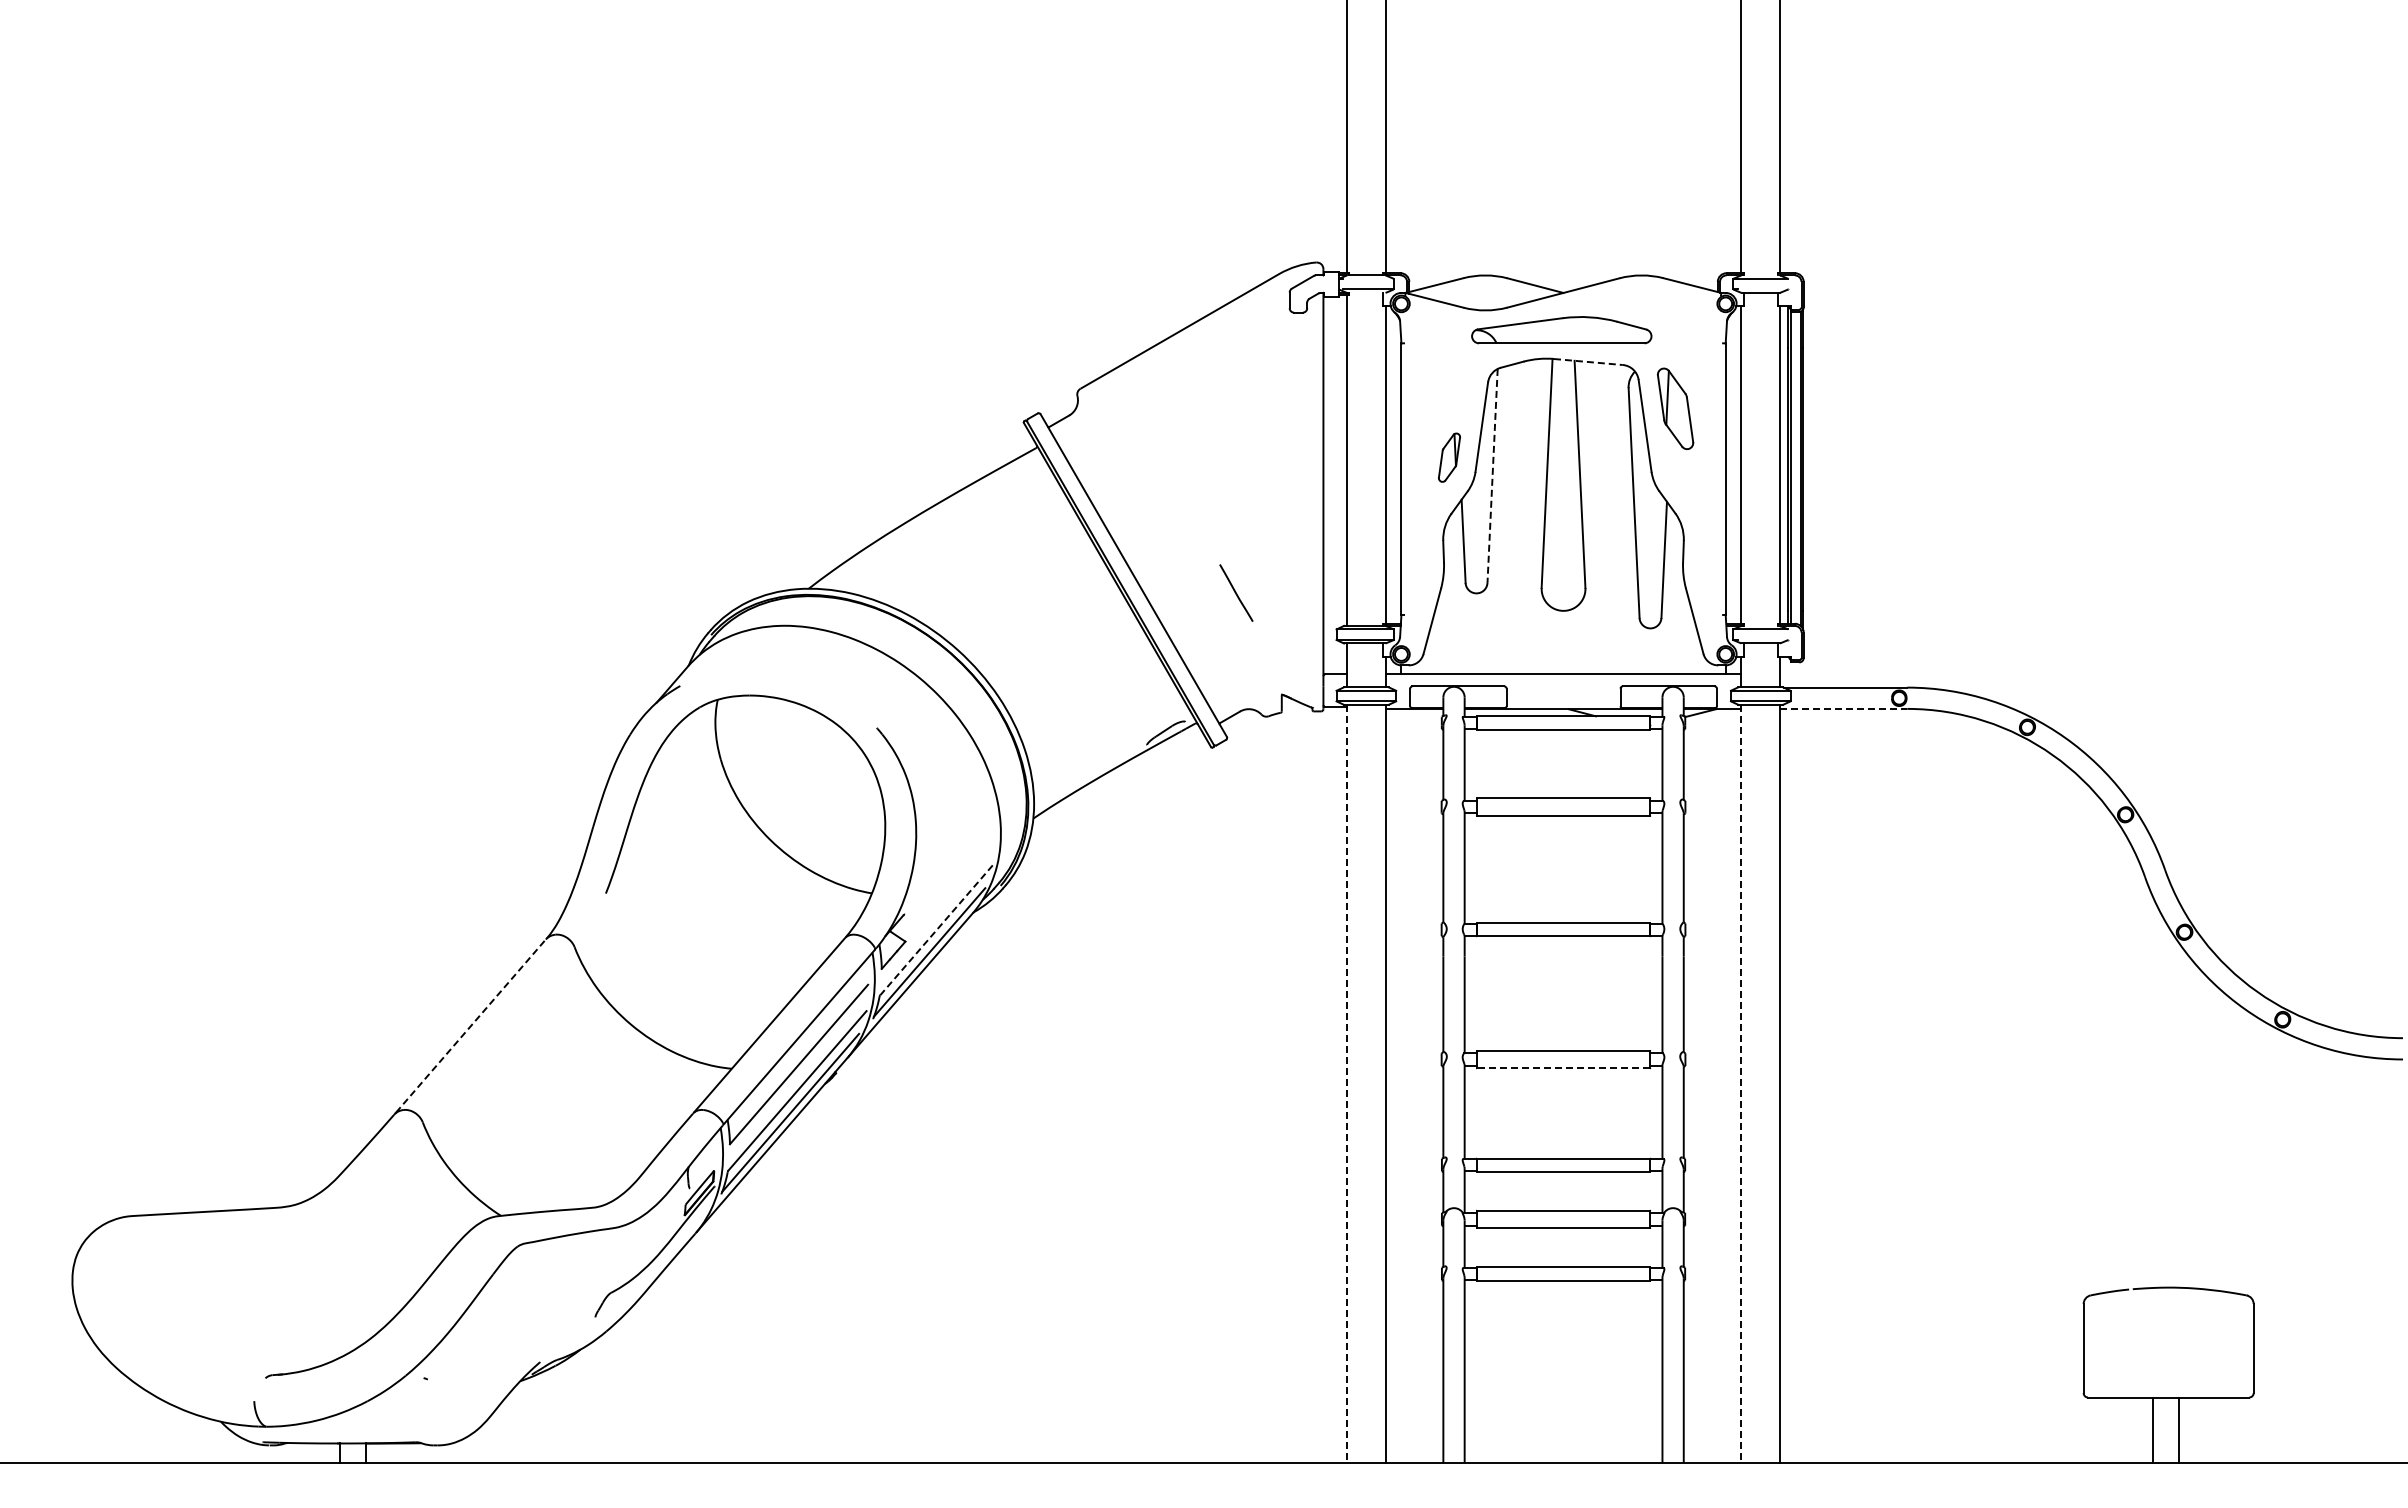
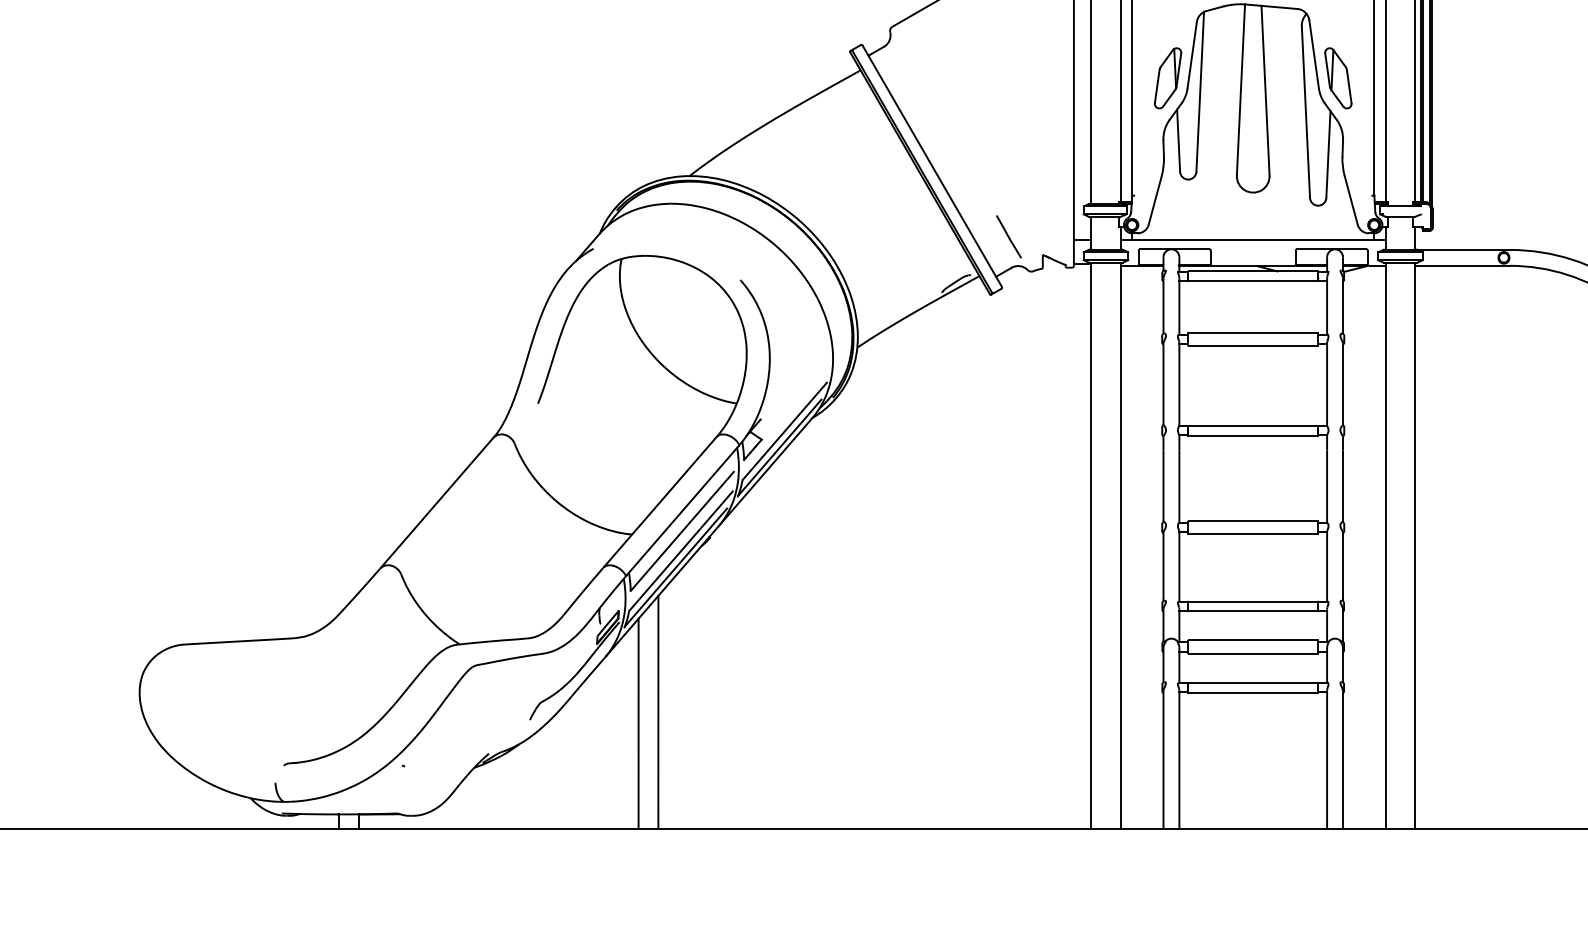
line: (1588, 362) -> (1271, 7), dashed -> solid
part: (1675, 408) -> (1338, 78), moved
part: (1449, 457) -> (1168, 78), size x1.67
line: (1492, 476) -> (1200, 92), dashed -> solid
line: (1236, 592) -> (1008, 236), moved
line: (1844, 708) -> (1463, 265), dashed -> solid
line: (936, 930) -> (784, 431), dashed -> solid
line: (471, 1025) -> (437, 502), dashed -> solid
line: (1563, 1068) -> (1253, 534), dashed -> solid
line: (1346, 1084) -> (1091, 546), dashed -> solid
line: (1741, 1084) -> (1386, 546), dashed -> solid
line: (767, 1306) -> (658, 712), added
line: (740, 1321) -> (638, 723), added

